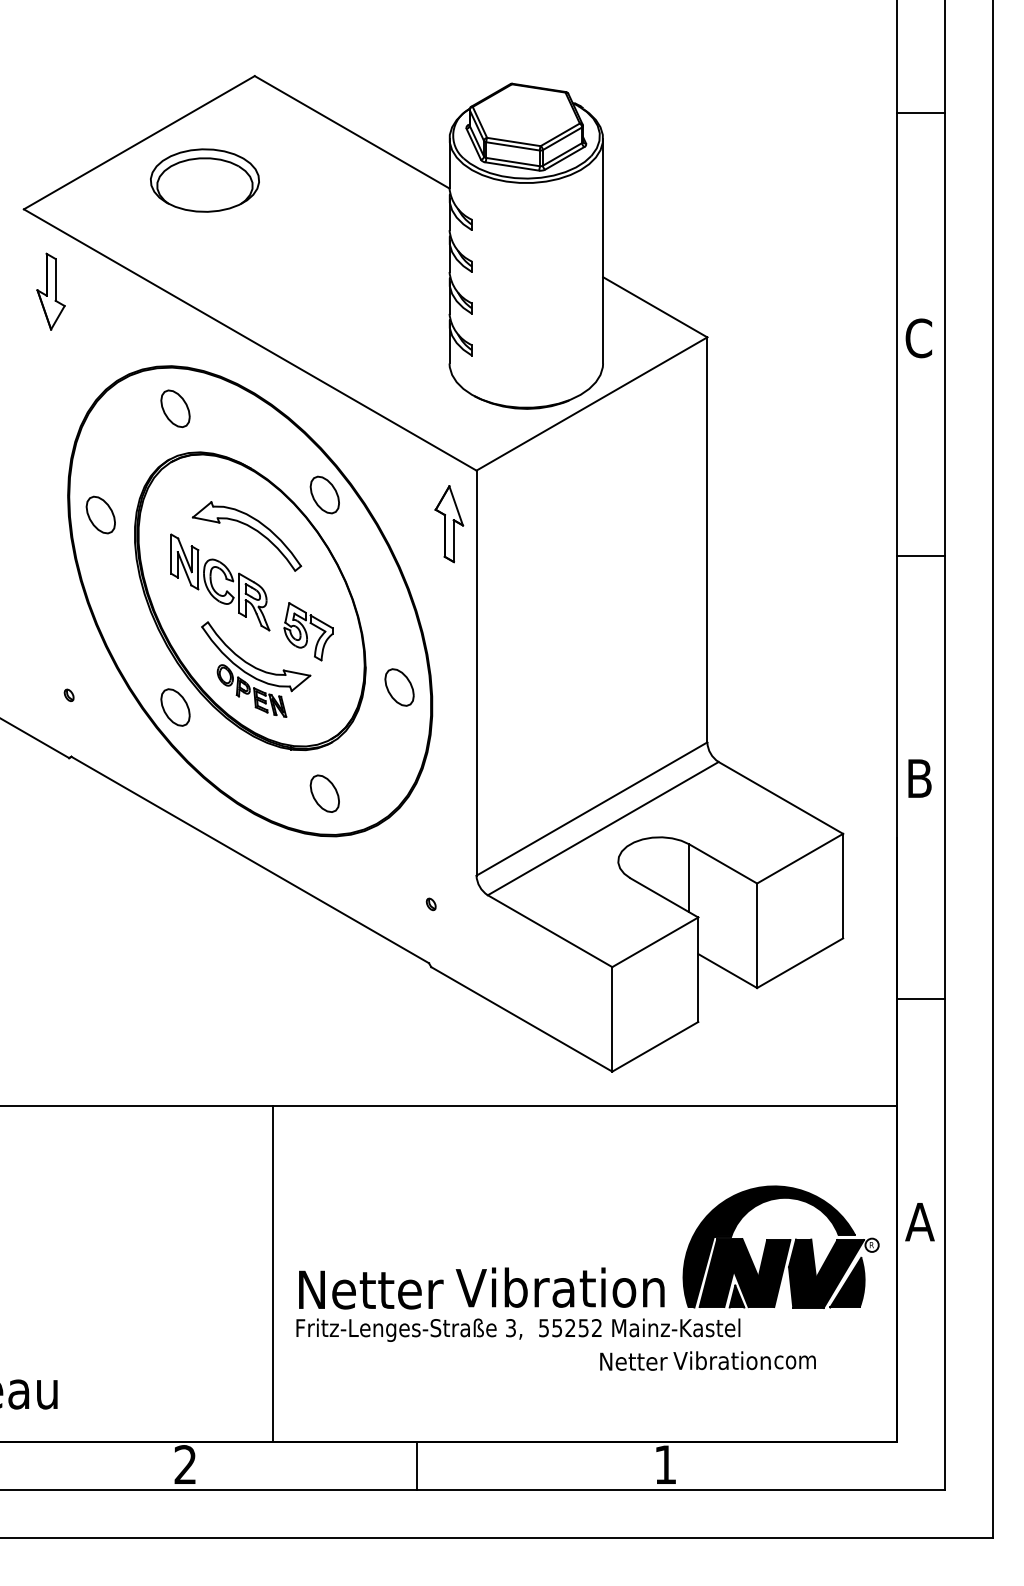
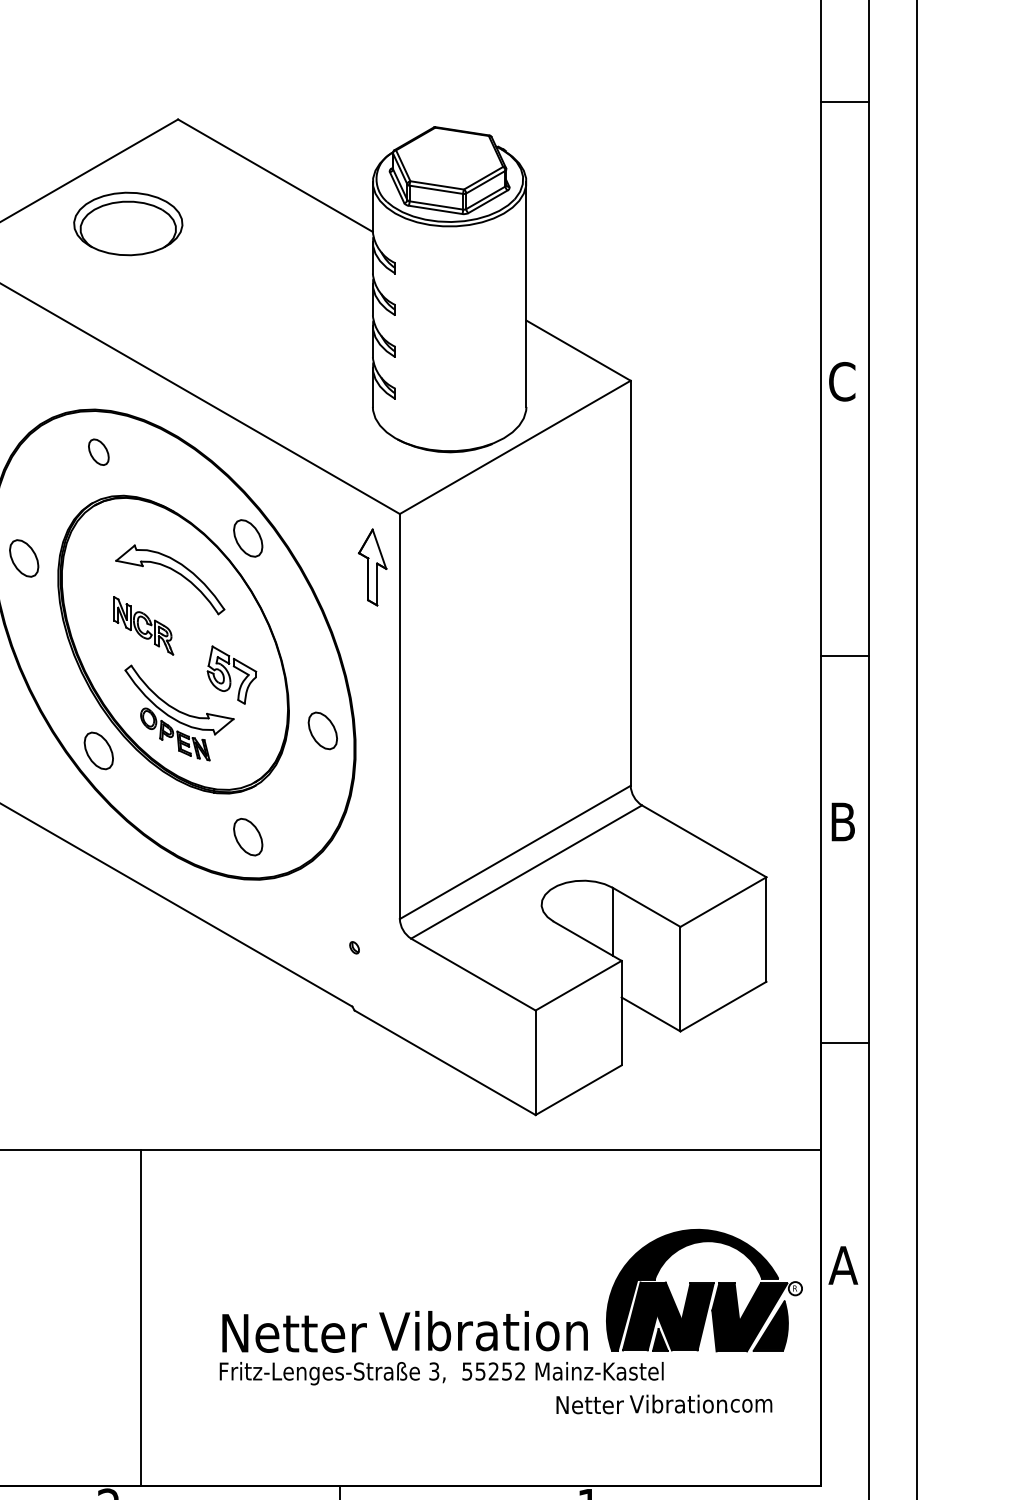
line: (921, 112) -> (844, 101), moved
part: (175, 408) -> (98, 451), size x0.7
line: (921, 555) -> (844, 655), moved
part: (220, 582) -> (143, 625), size x0.6
line: (273, 1274) -> (141, 1317), moved
text: (707, 1360) -> (663, 1403), moved

